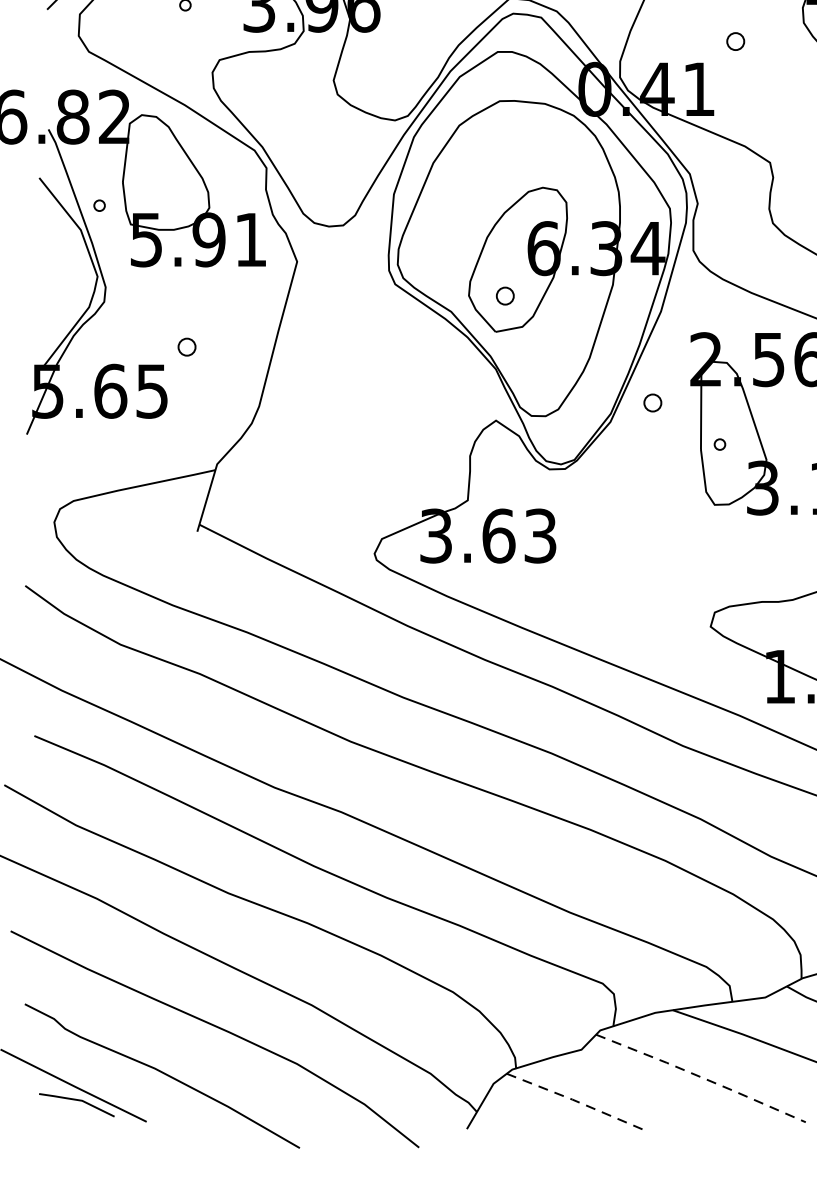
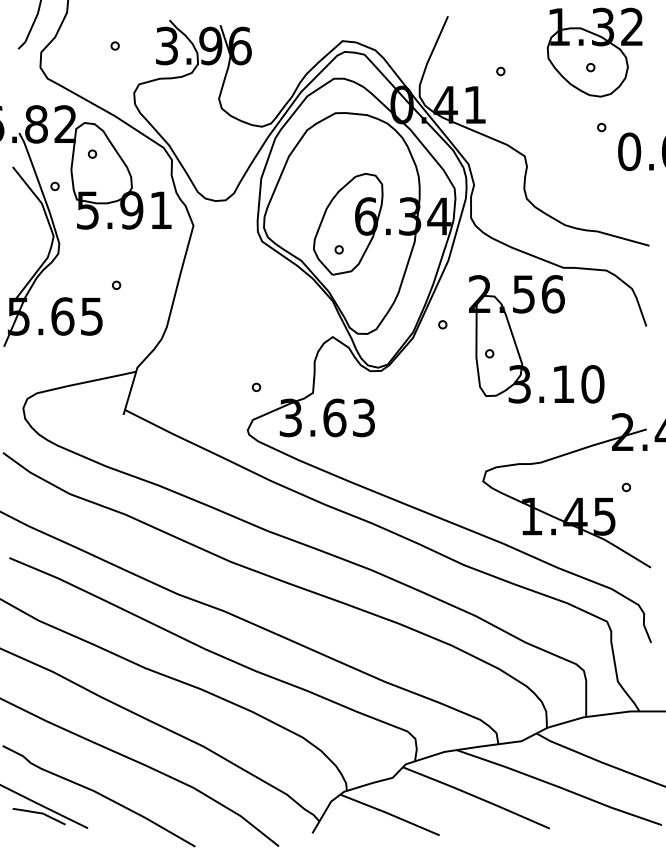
part: (735, 41) -> (500, 71), size x0.62
part: (153, 158) -> (92, 153), added
part: (504, 295) -> (338, 249), size x0.62
part: (187, 345) -> (116, 284), size x0.62
part: (652, 402) -> (442, 324), size x0.62
part: (387, 491) -> (256, 386), added
line: (702, 1077) -> (477, 797), dashed -> solid
line: (576, 1102) -> (389, 814), dashed -> solid

